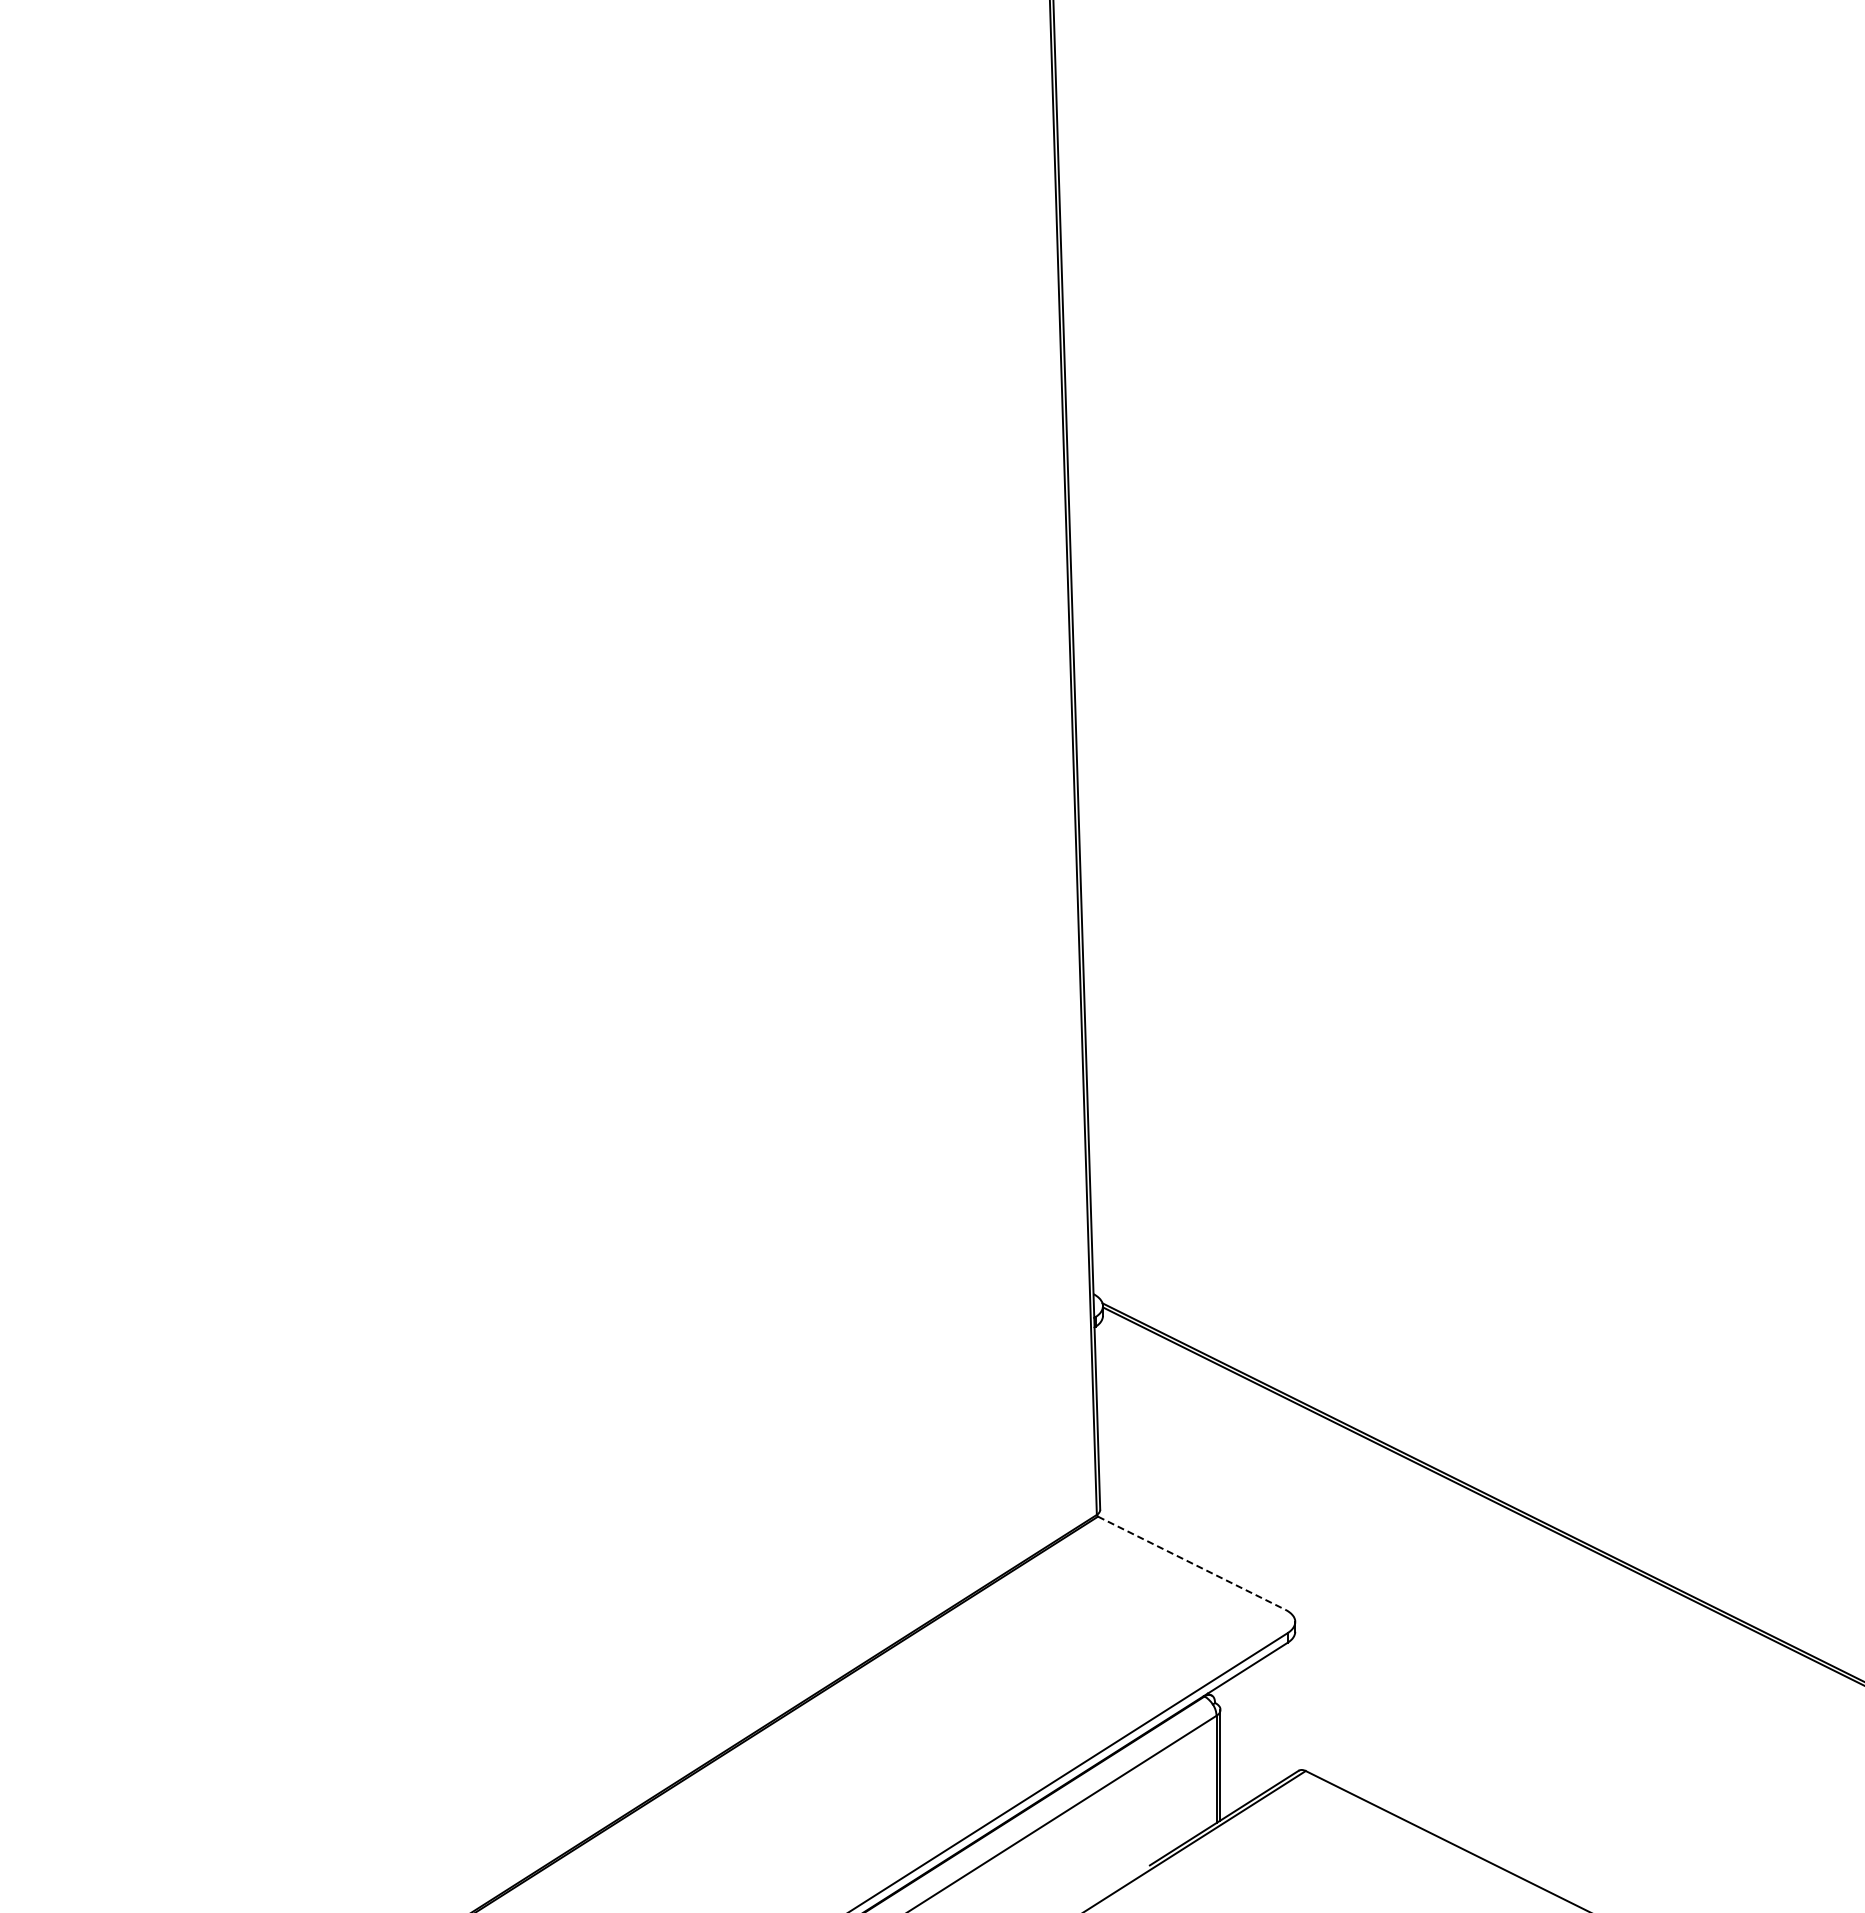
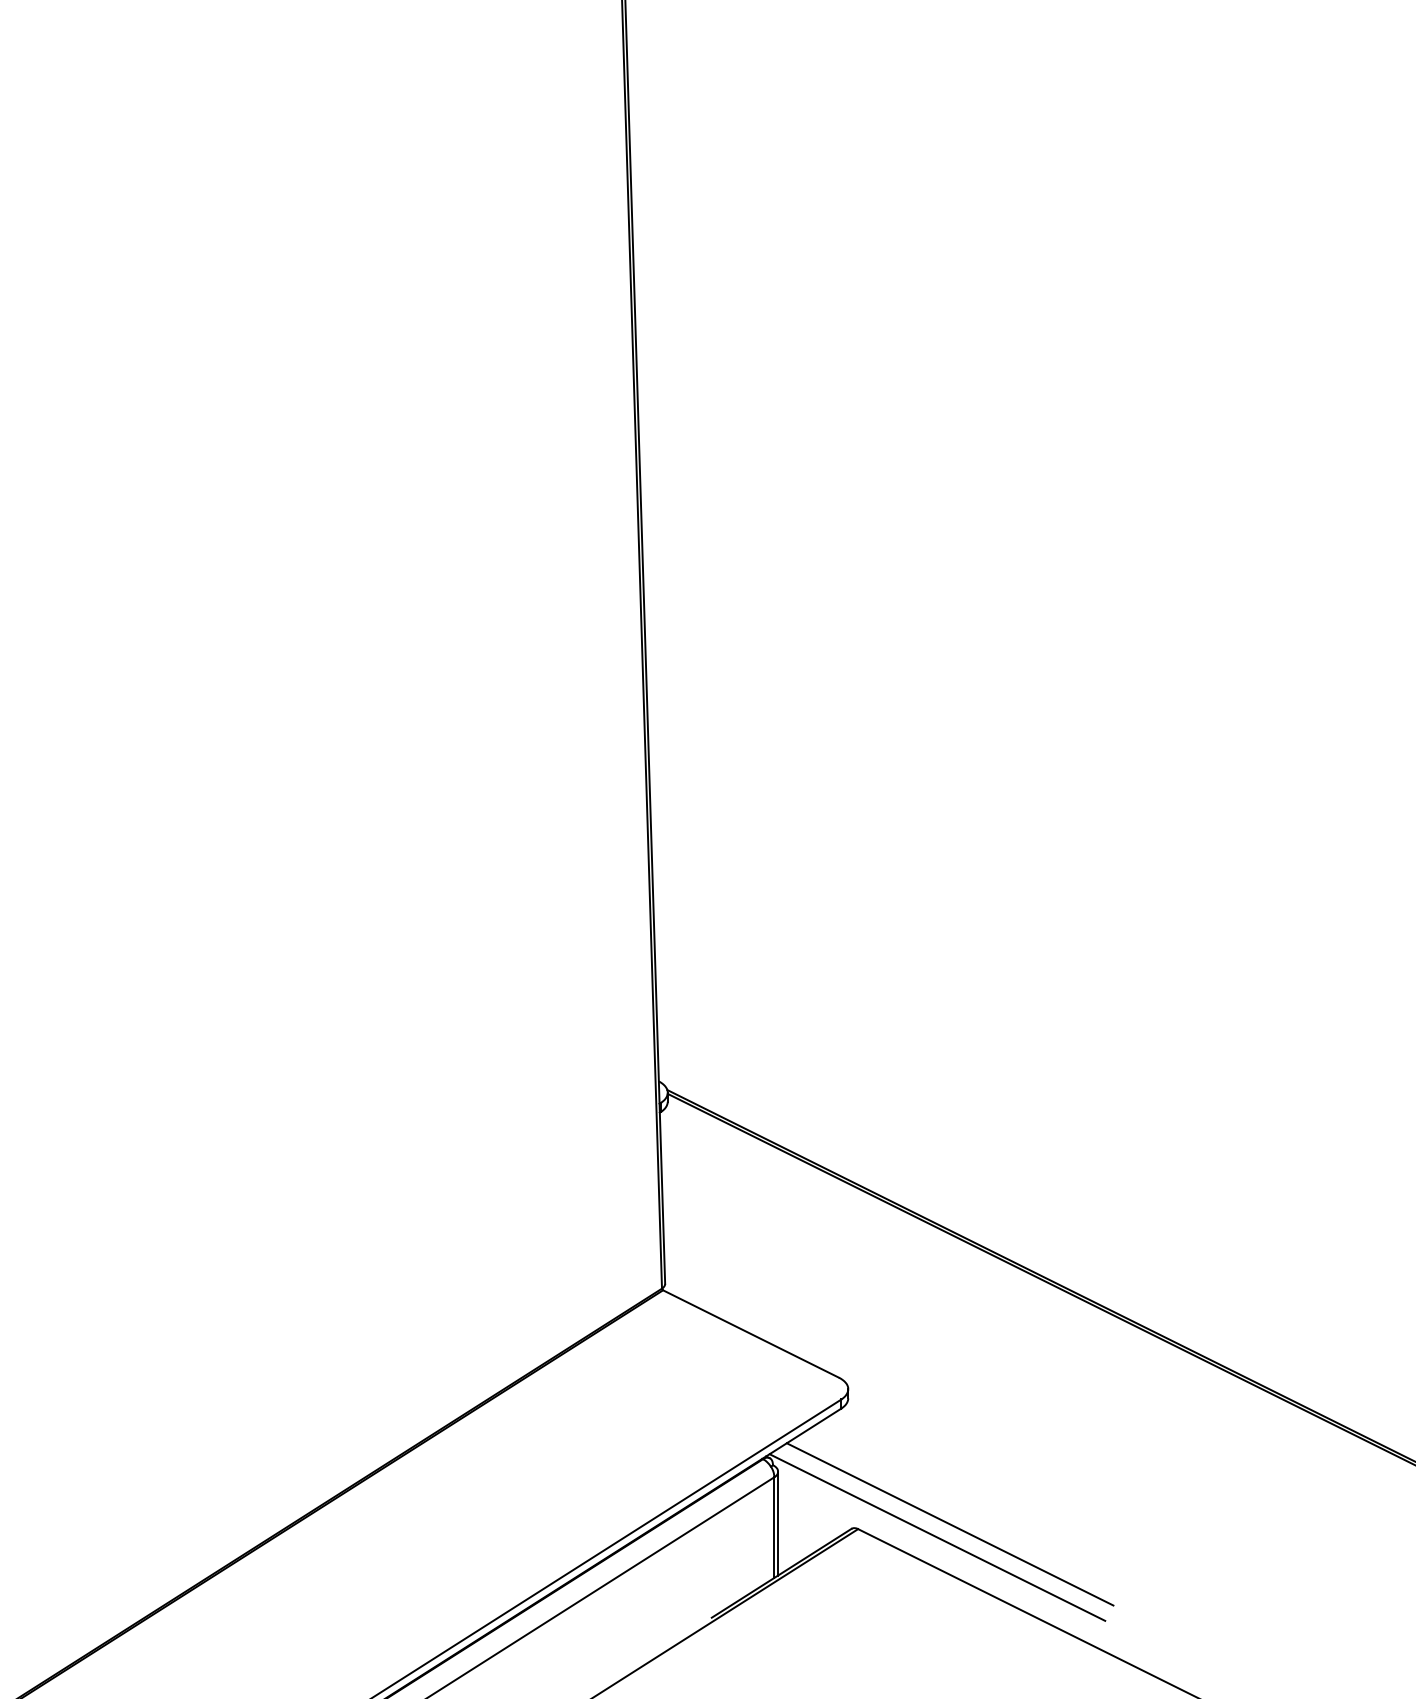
line: (1191, 1563) -> (750, 1334), dashed -> solid
line: (1403, 1765) -> (949, 1523), added
line: (1389, 1779) -> (936, 1537), added

